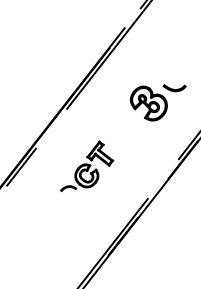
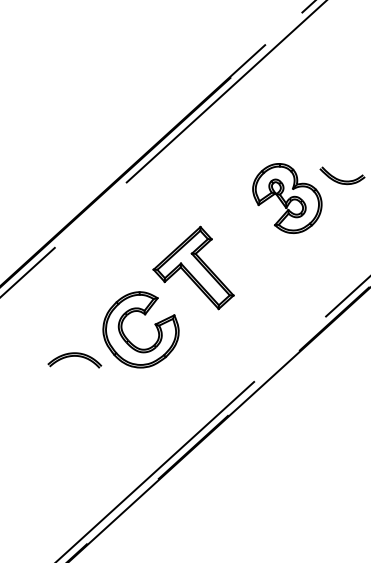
part: (86, 166) -> (145, 299), size x1.67

